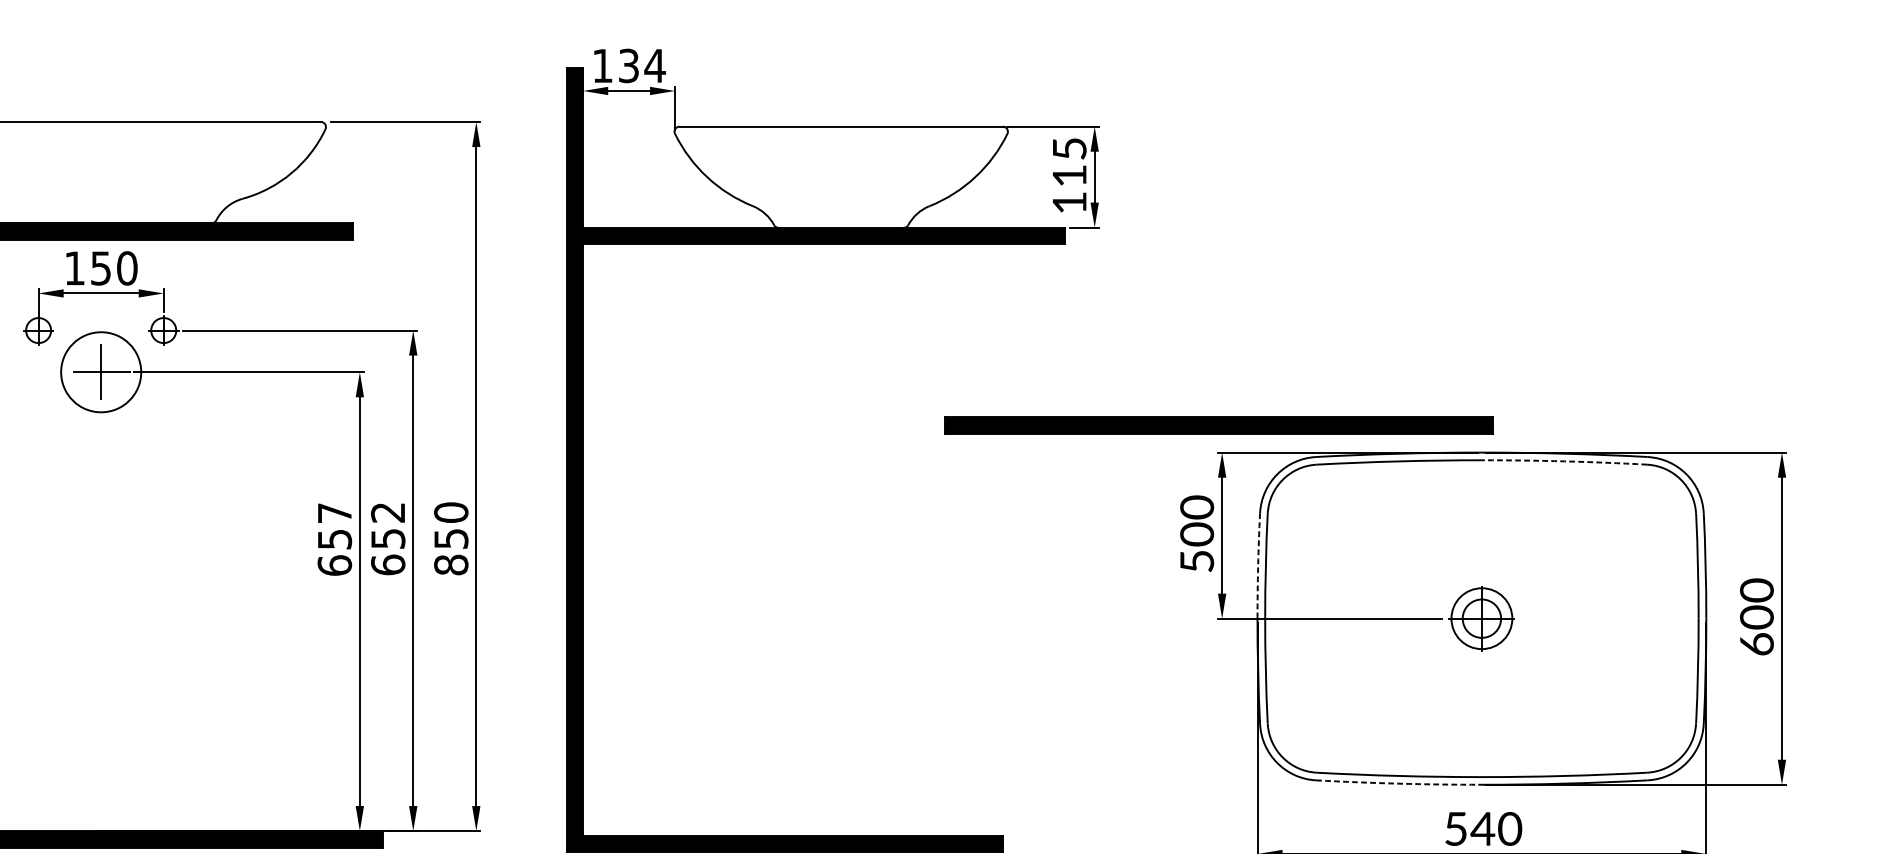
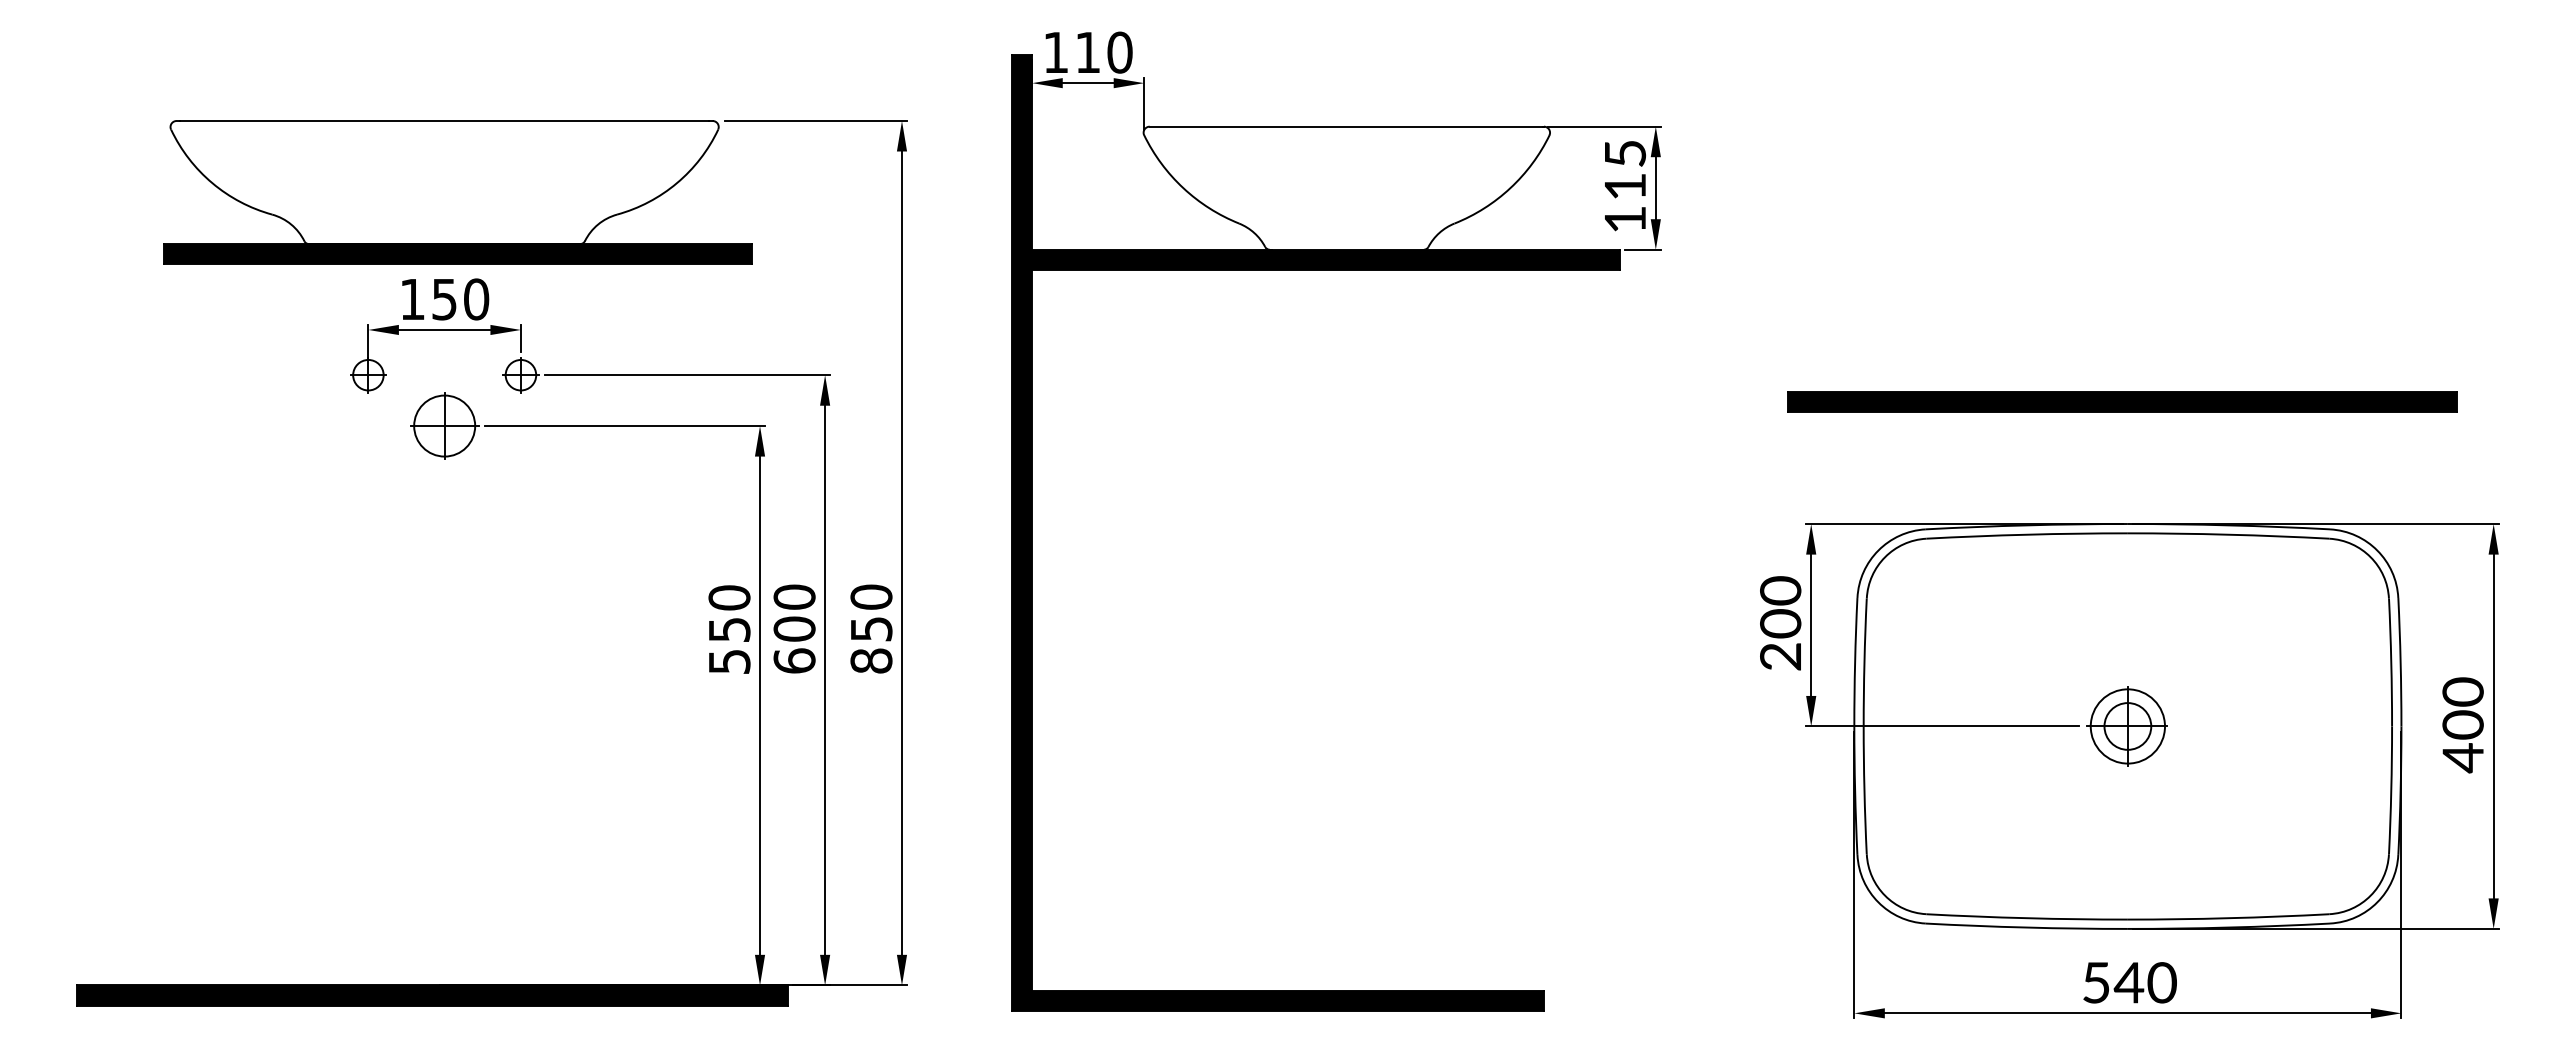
text: (642, 65) -> (1104, 52), 134 -> 110
circle: (101, 371) -> (444, 425), size x0.62
part: (1219, 425) -> (2122, 401), moved
arc: (1564, 461) -> (2228, 534), dashed -> solid
text: (388, 525) -> (794, 612), 652 -> 600
text: (334, 539) -> (729, 629), 657 -> 550
text: (1196, 561) -> (1780, 656), 500 -> 200
arc: (1258, 566) -> (1855, 662), dashed -> solid
text: (1757, 644) -> (2463, 758), 600 -> 400
arc: (1398, 783) -> (2026, 927), dashed -> solid

